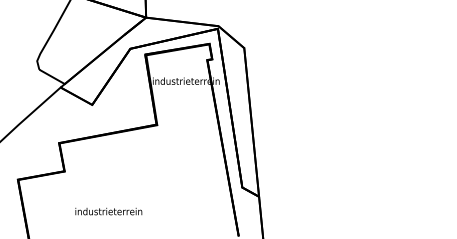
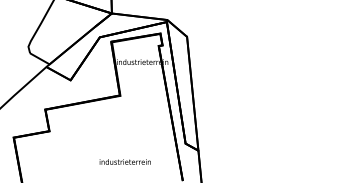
text: (107, 210) -> (124, 161), moved

